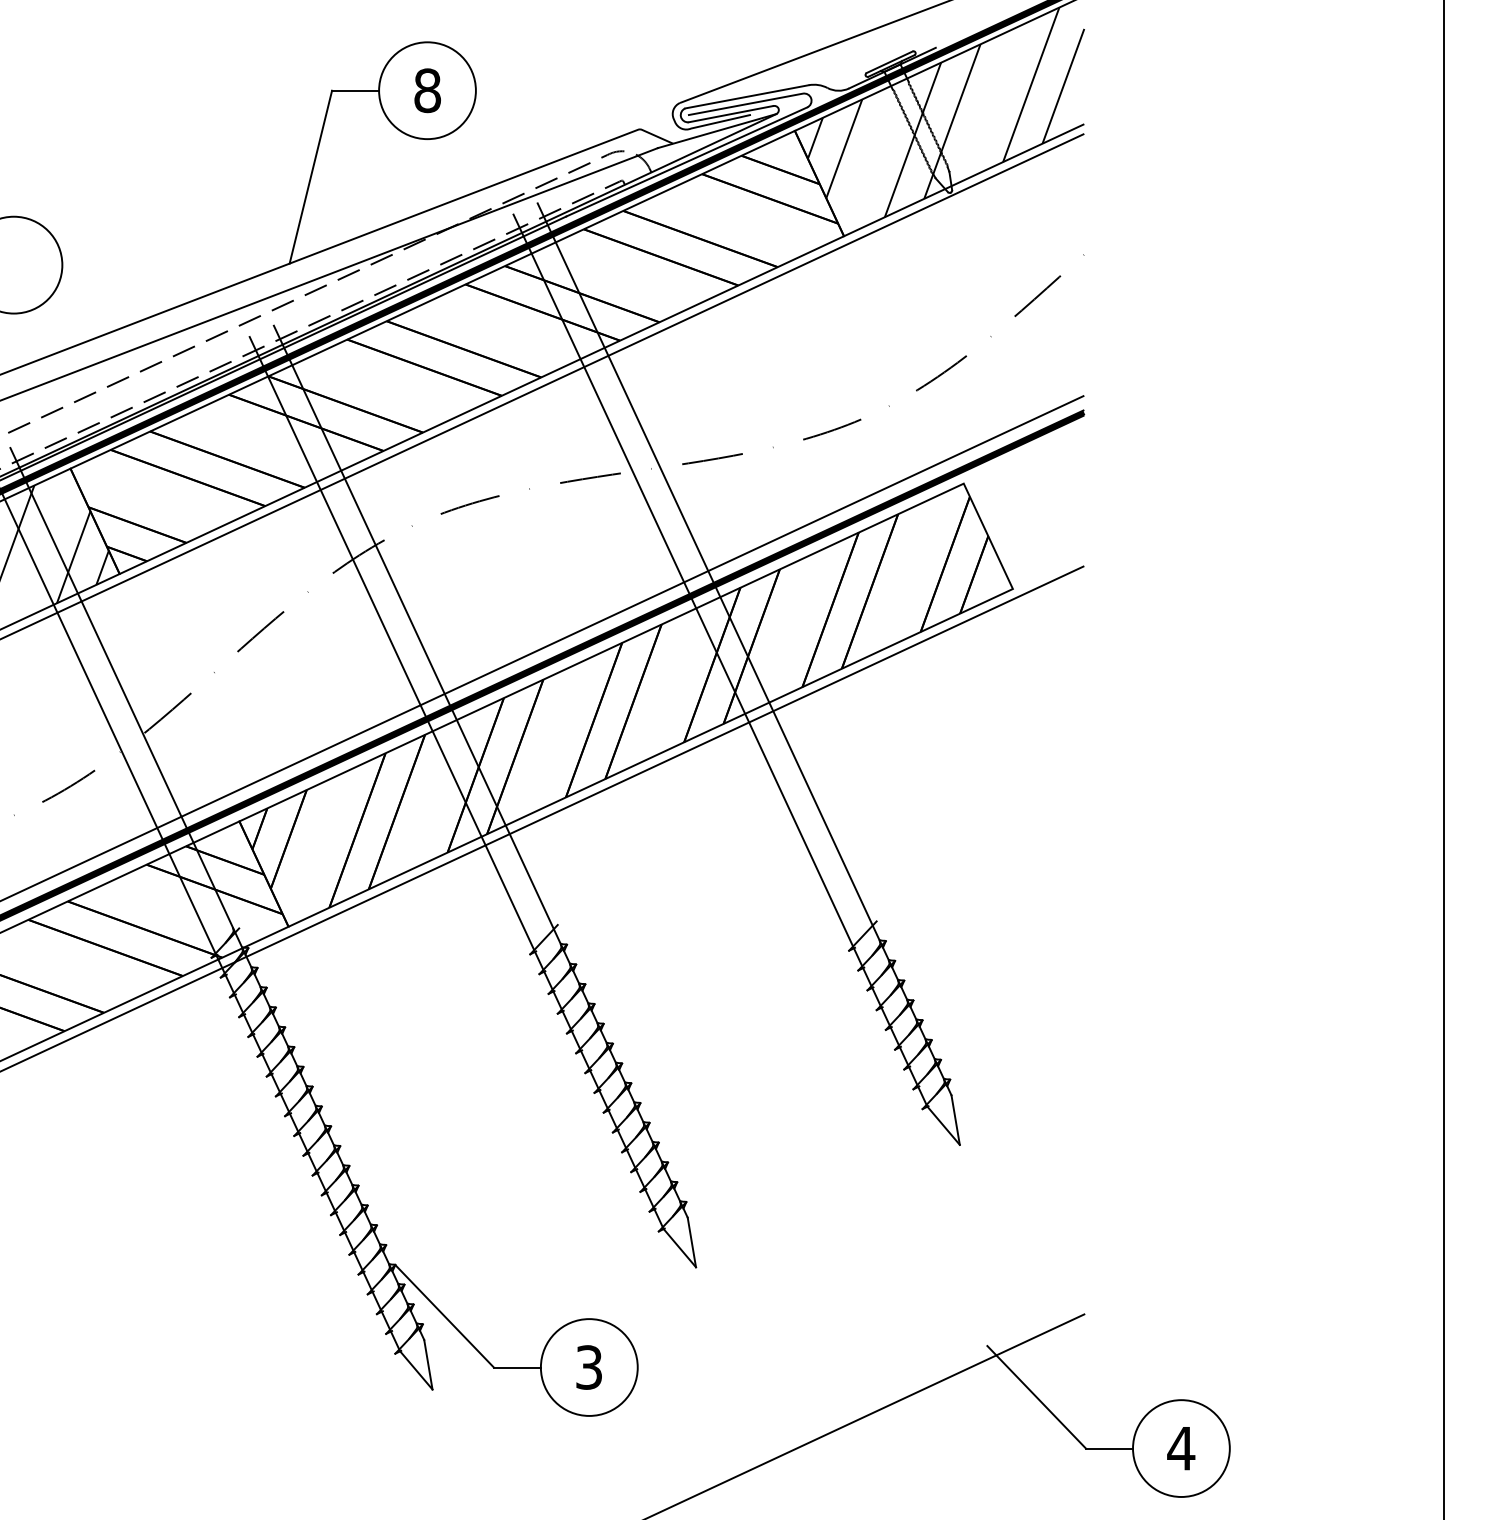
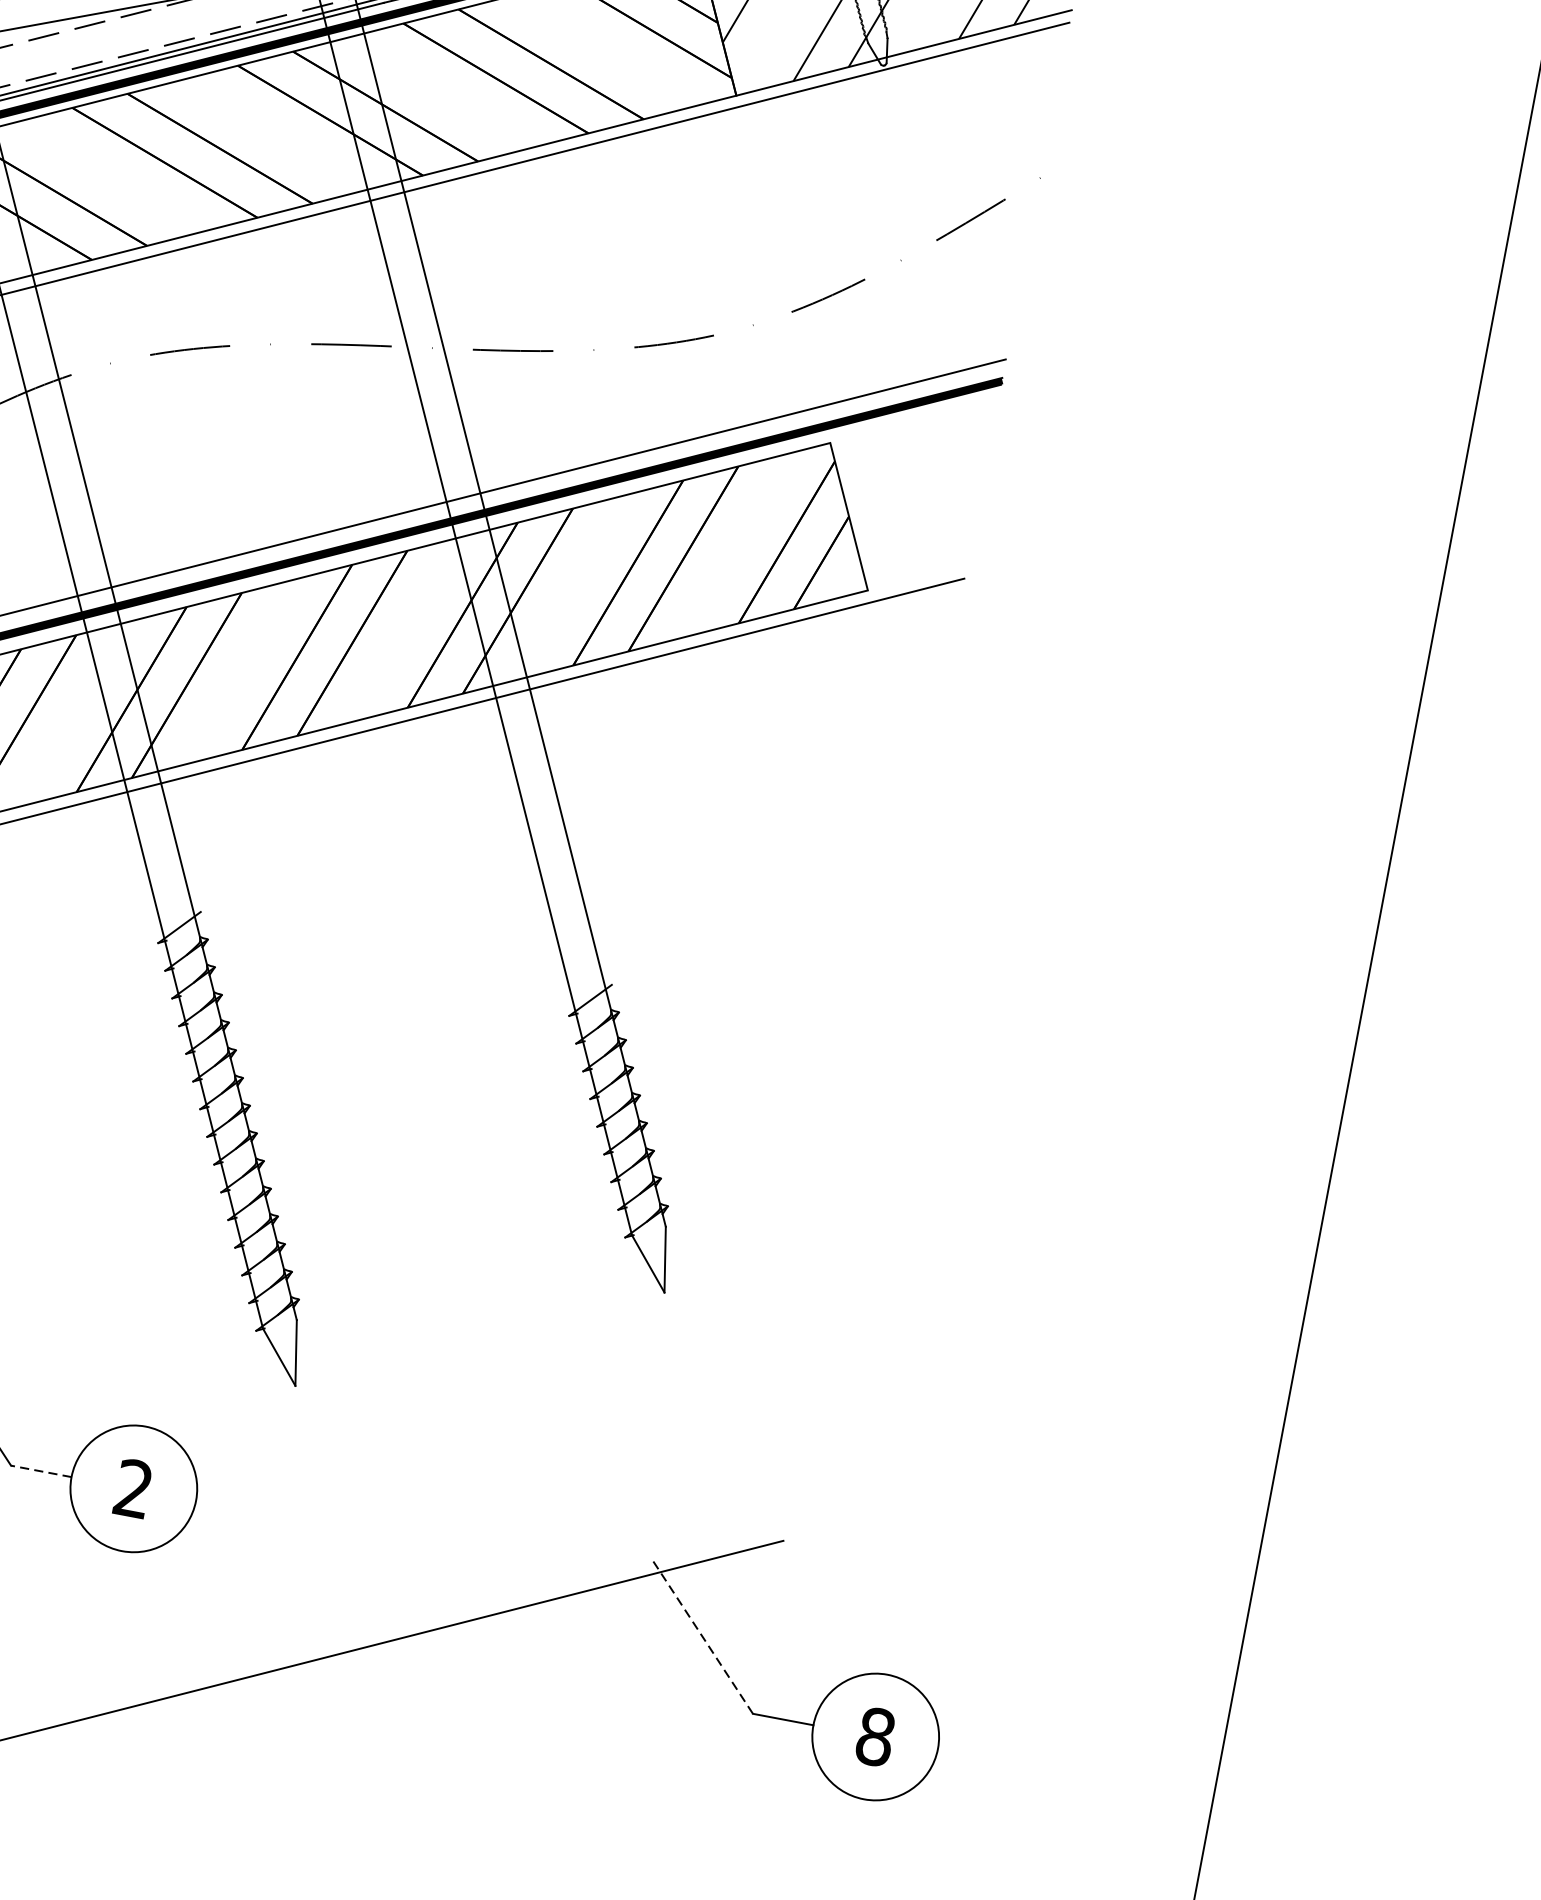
line: (517, 1367) -> (41, 1471), solid -> dashed
text: (588, 1367) -> (132, 1488), 3 -> 2
line: (1036, 1396) -> (701, 1634), solid -> dashed
text: (1181, 1448) -> (875, 1736), 4 -> 8

